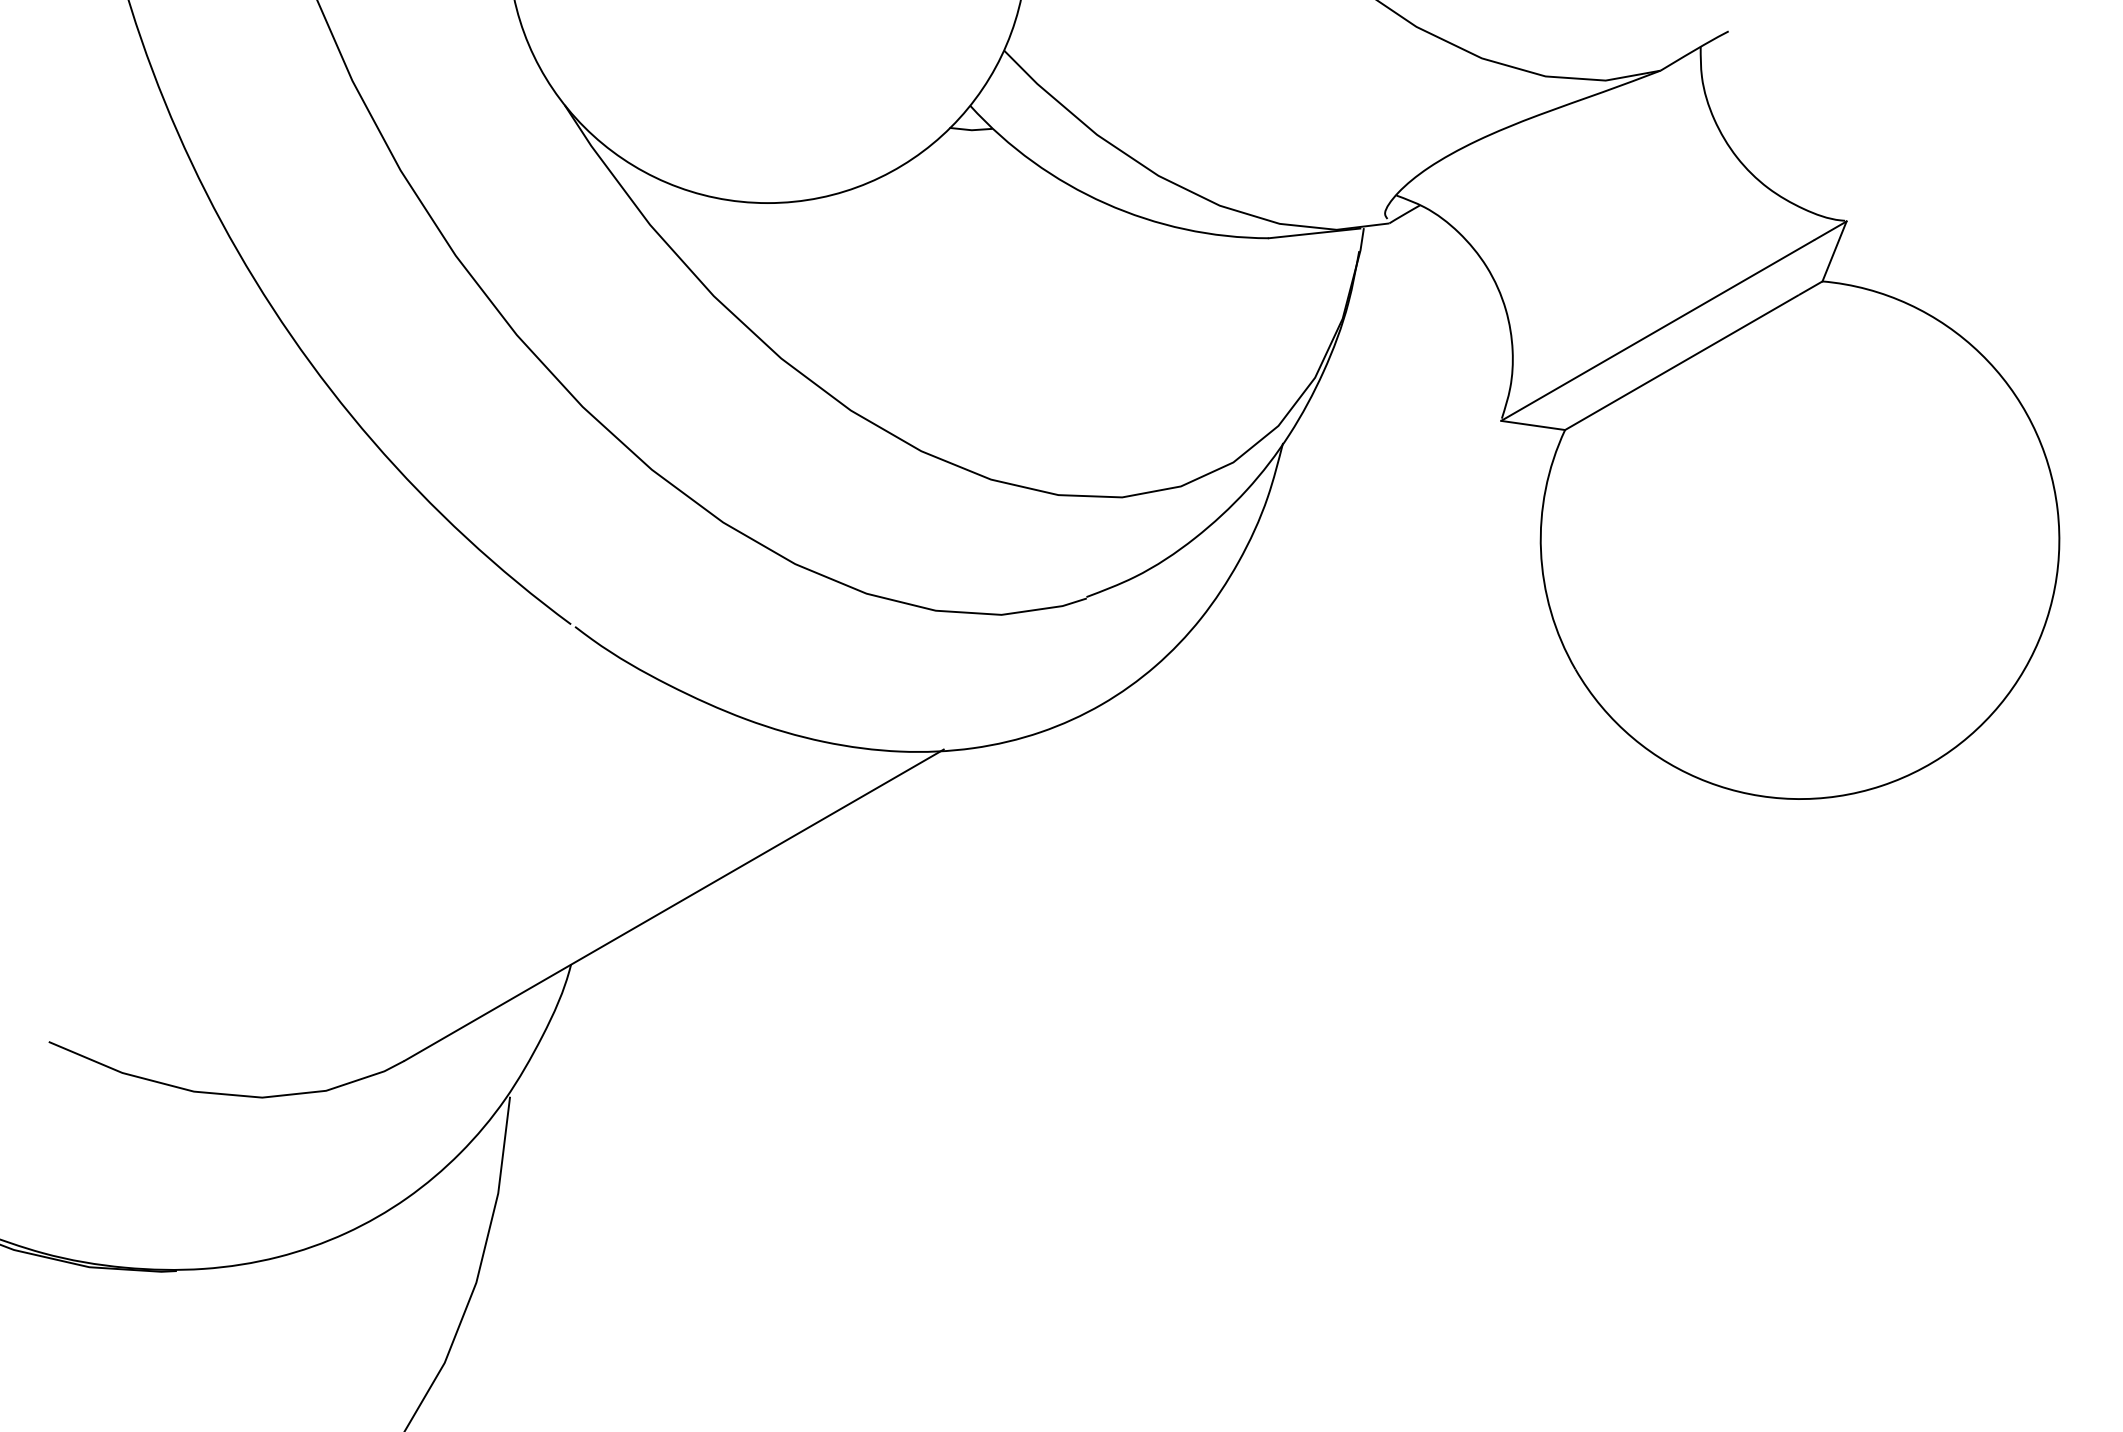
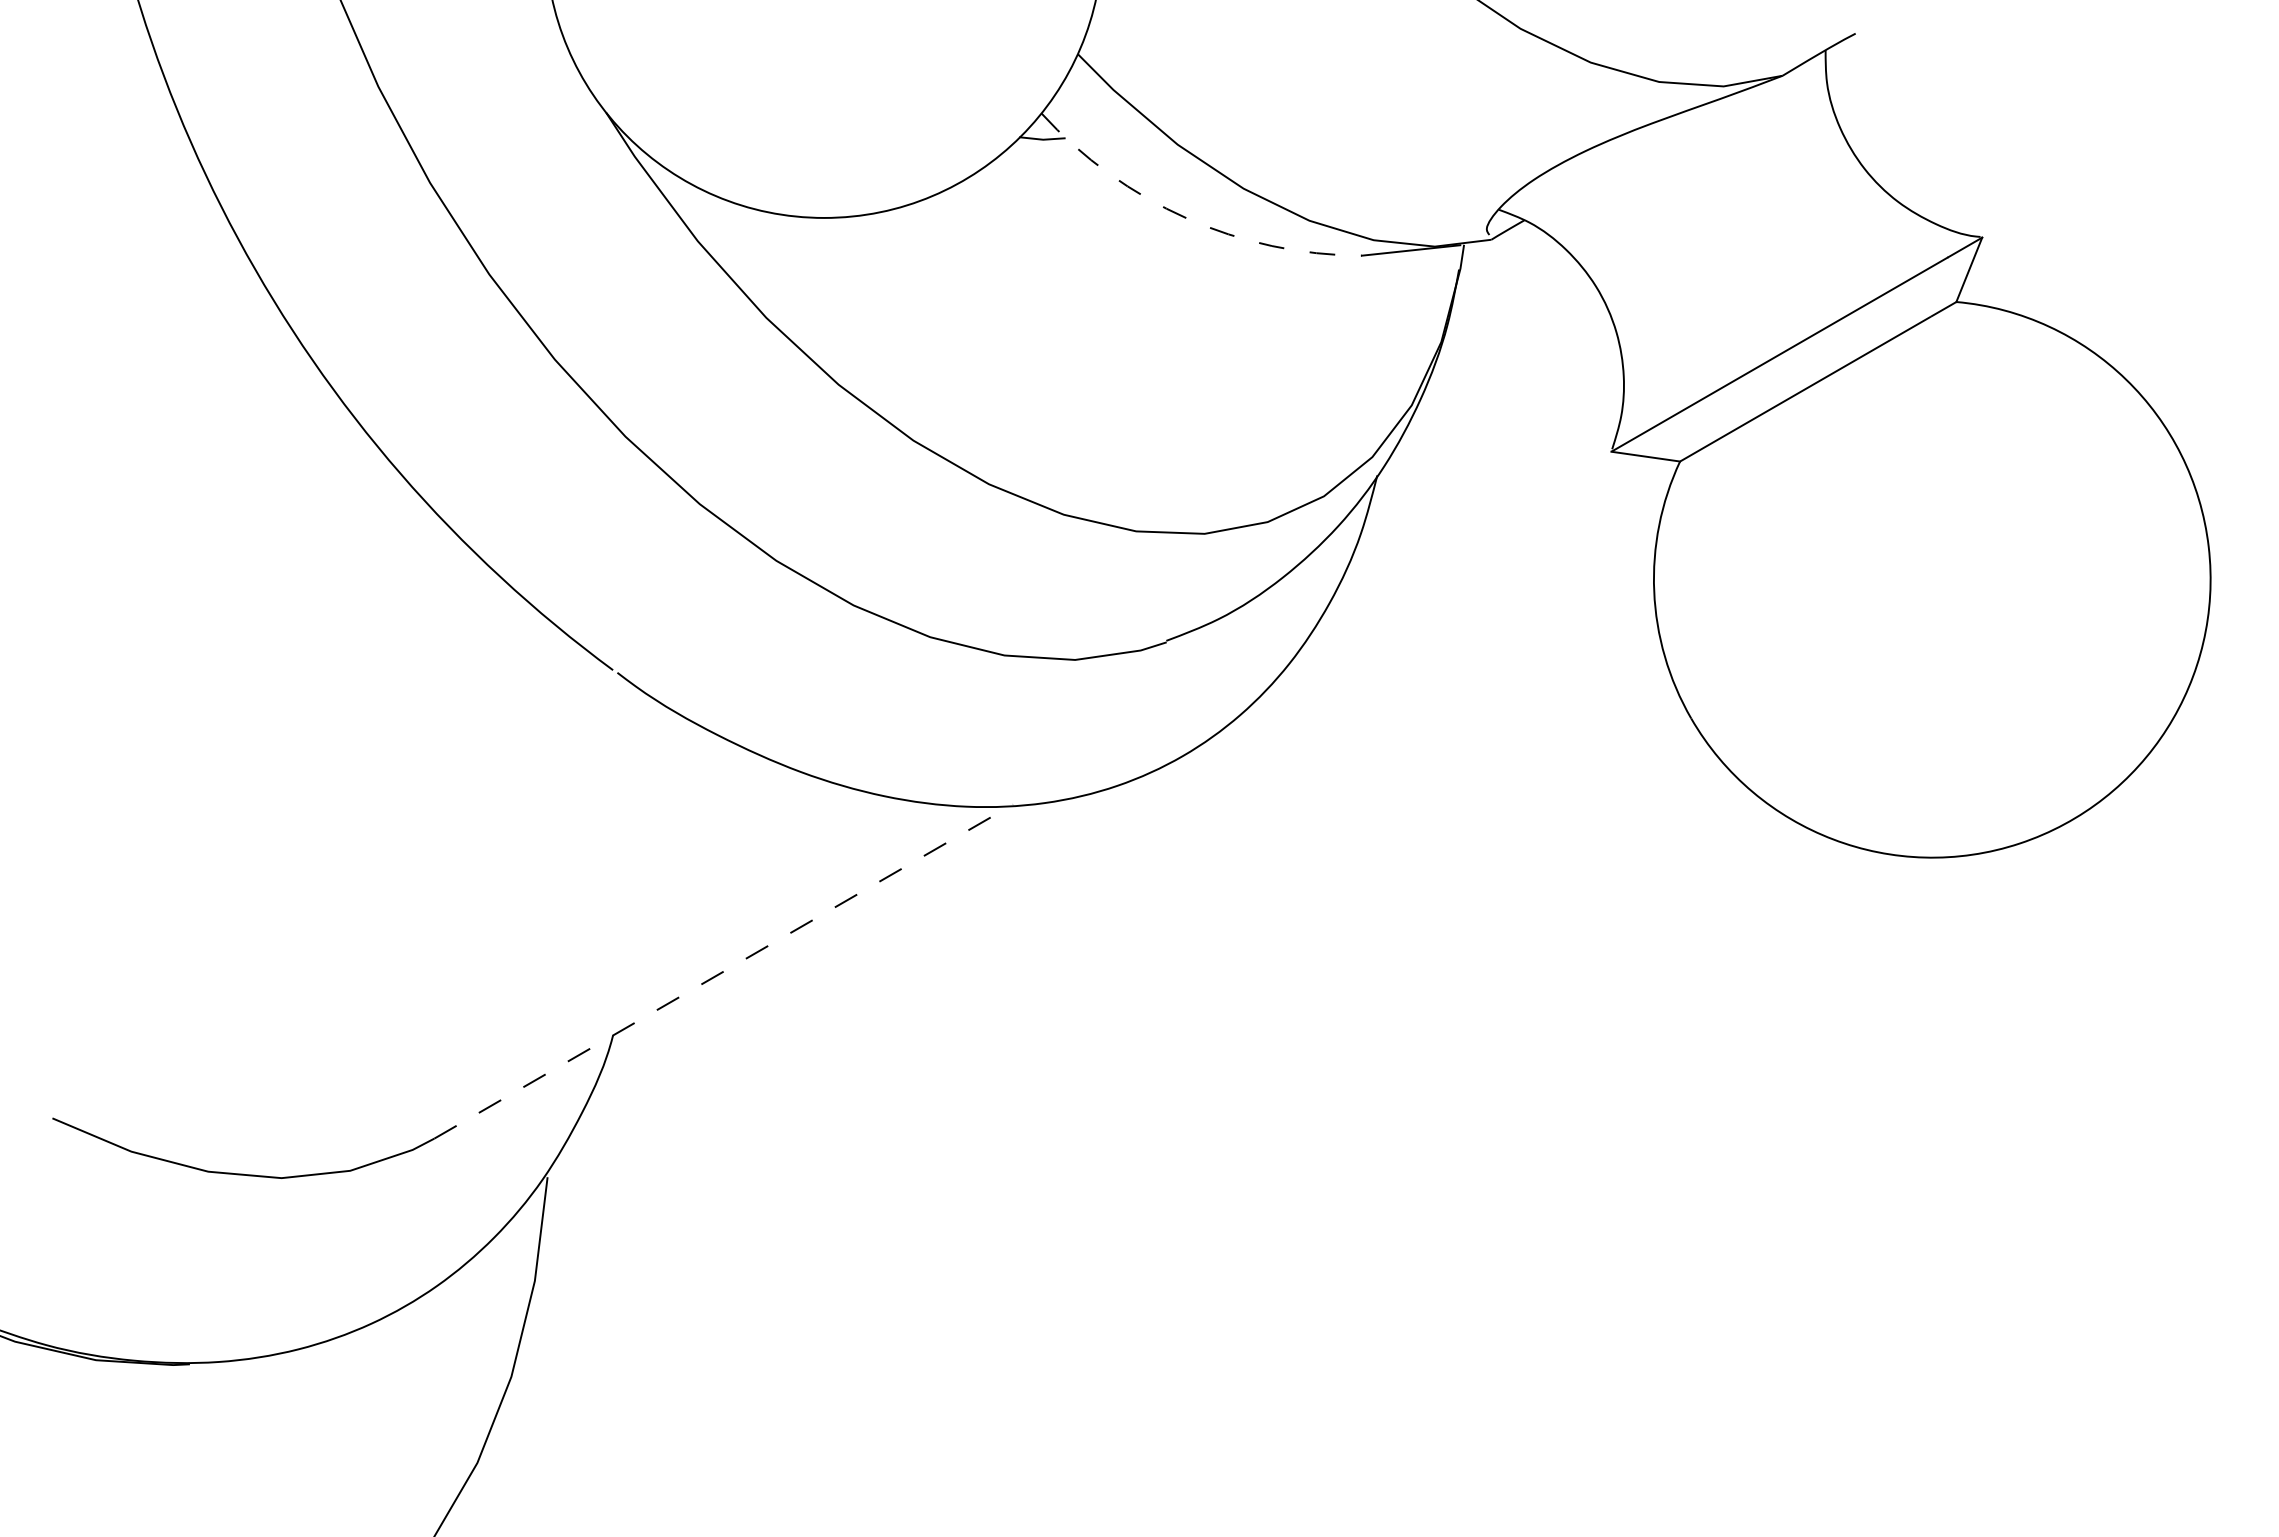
arc: (1105, 203) -> (1186, 218), solid -> dashed
line: (674, 905) -> (724, 971), solid -> dashed

